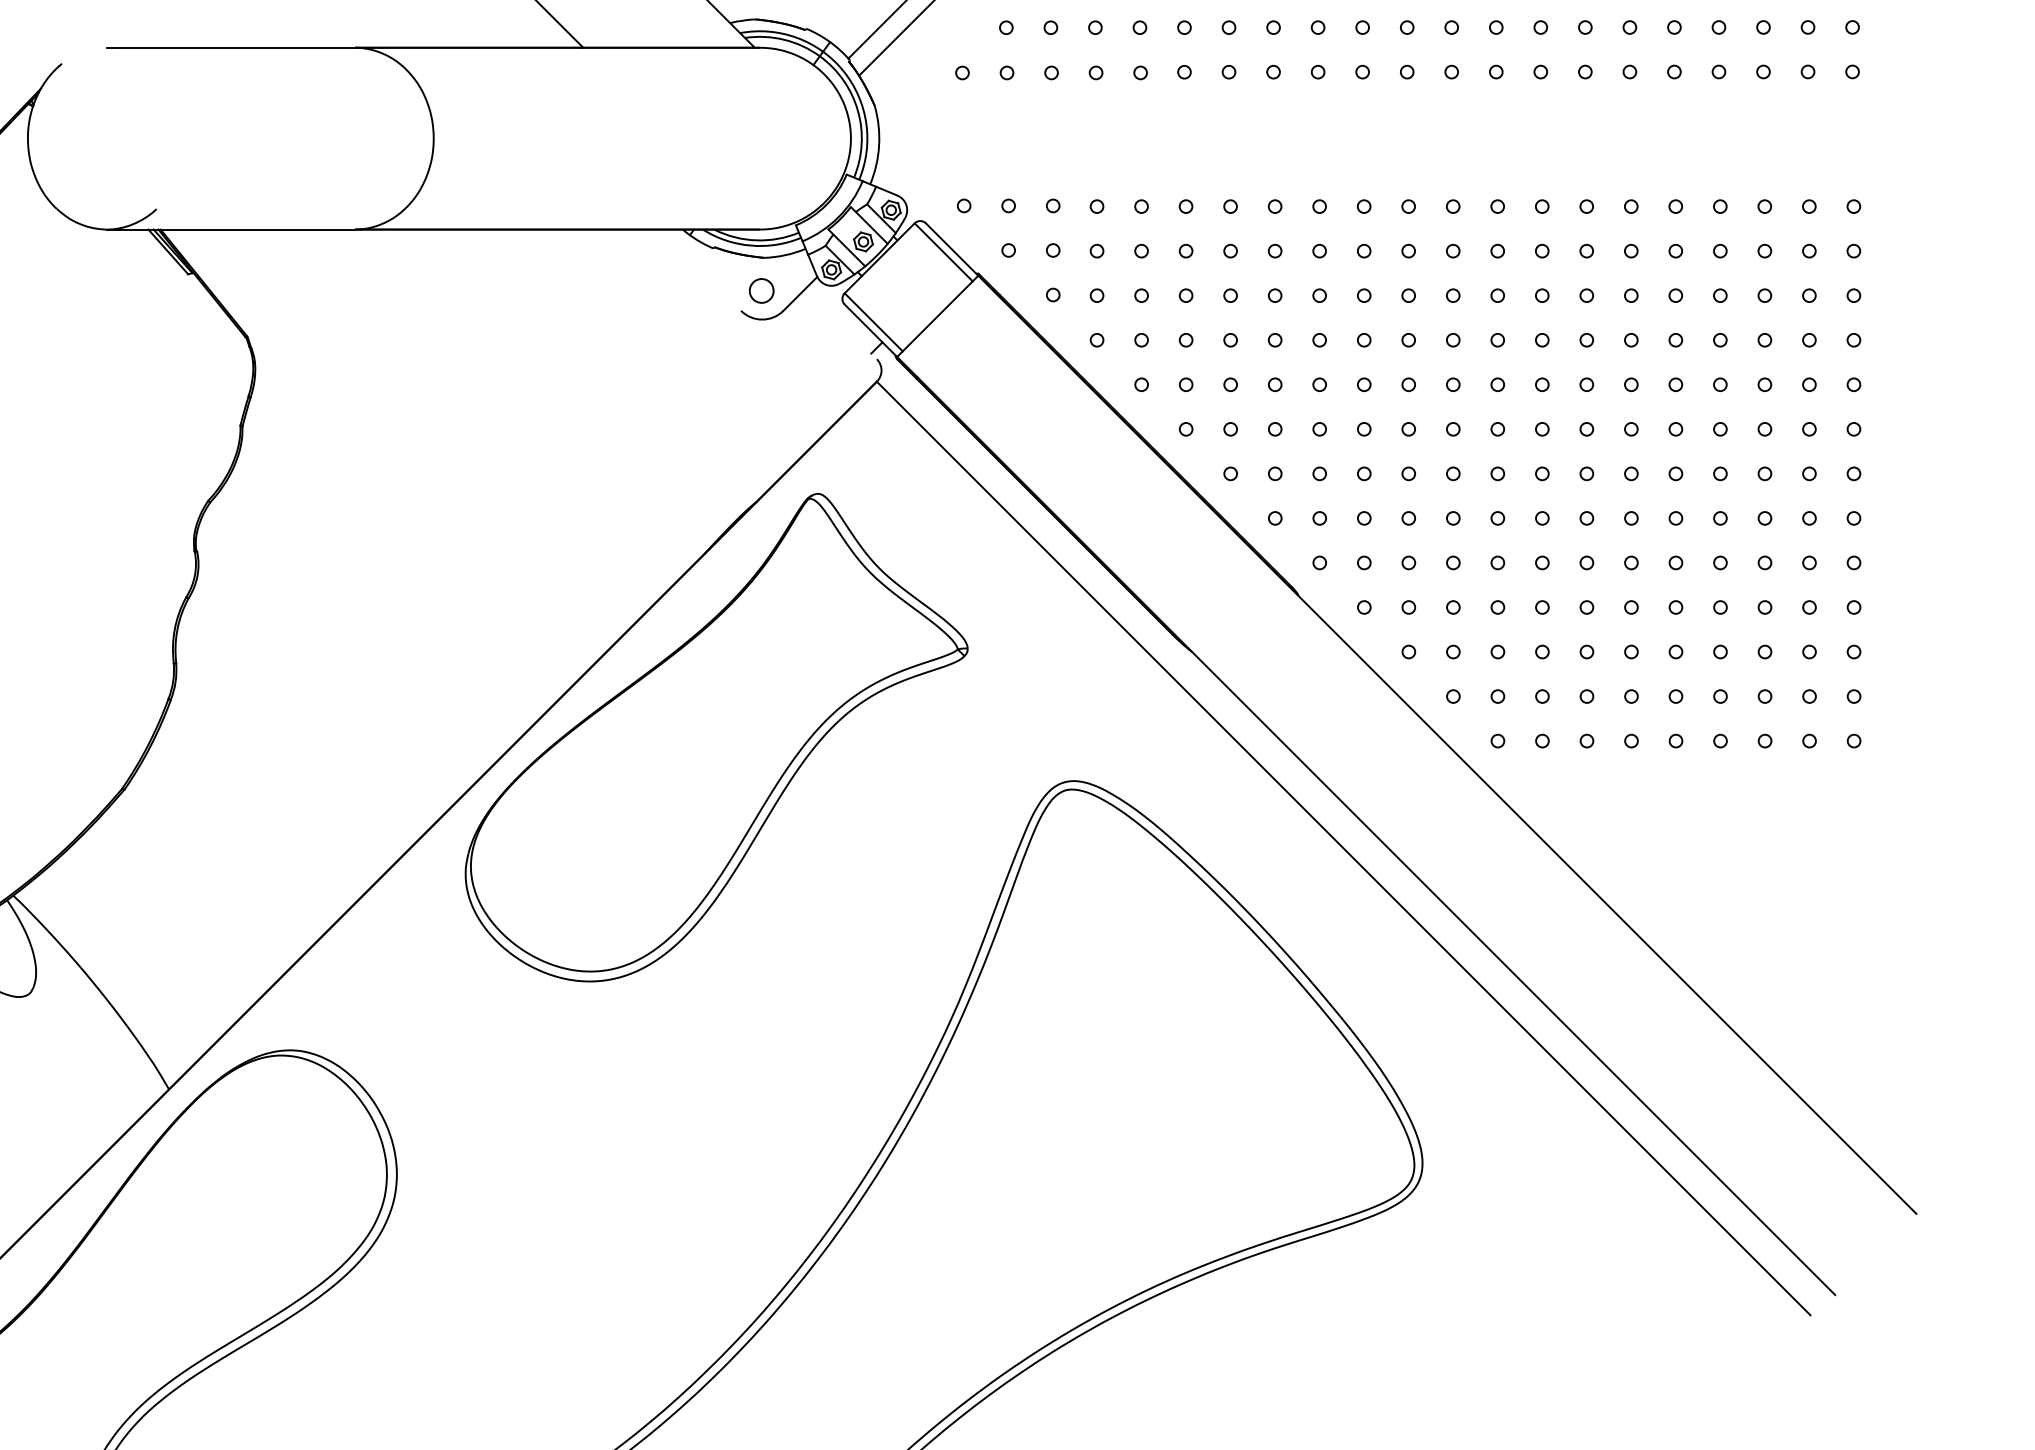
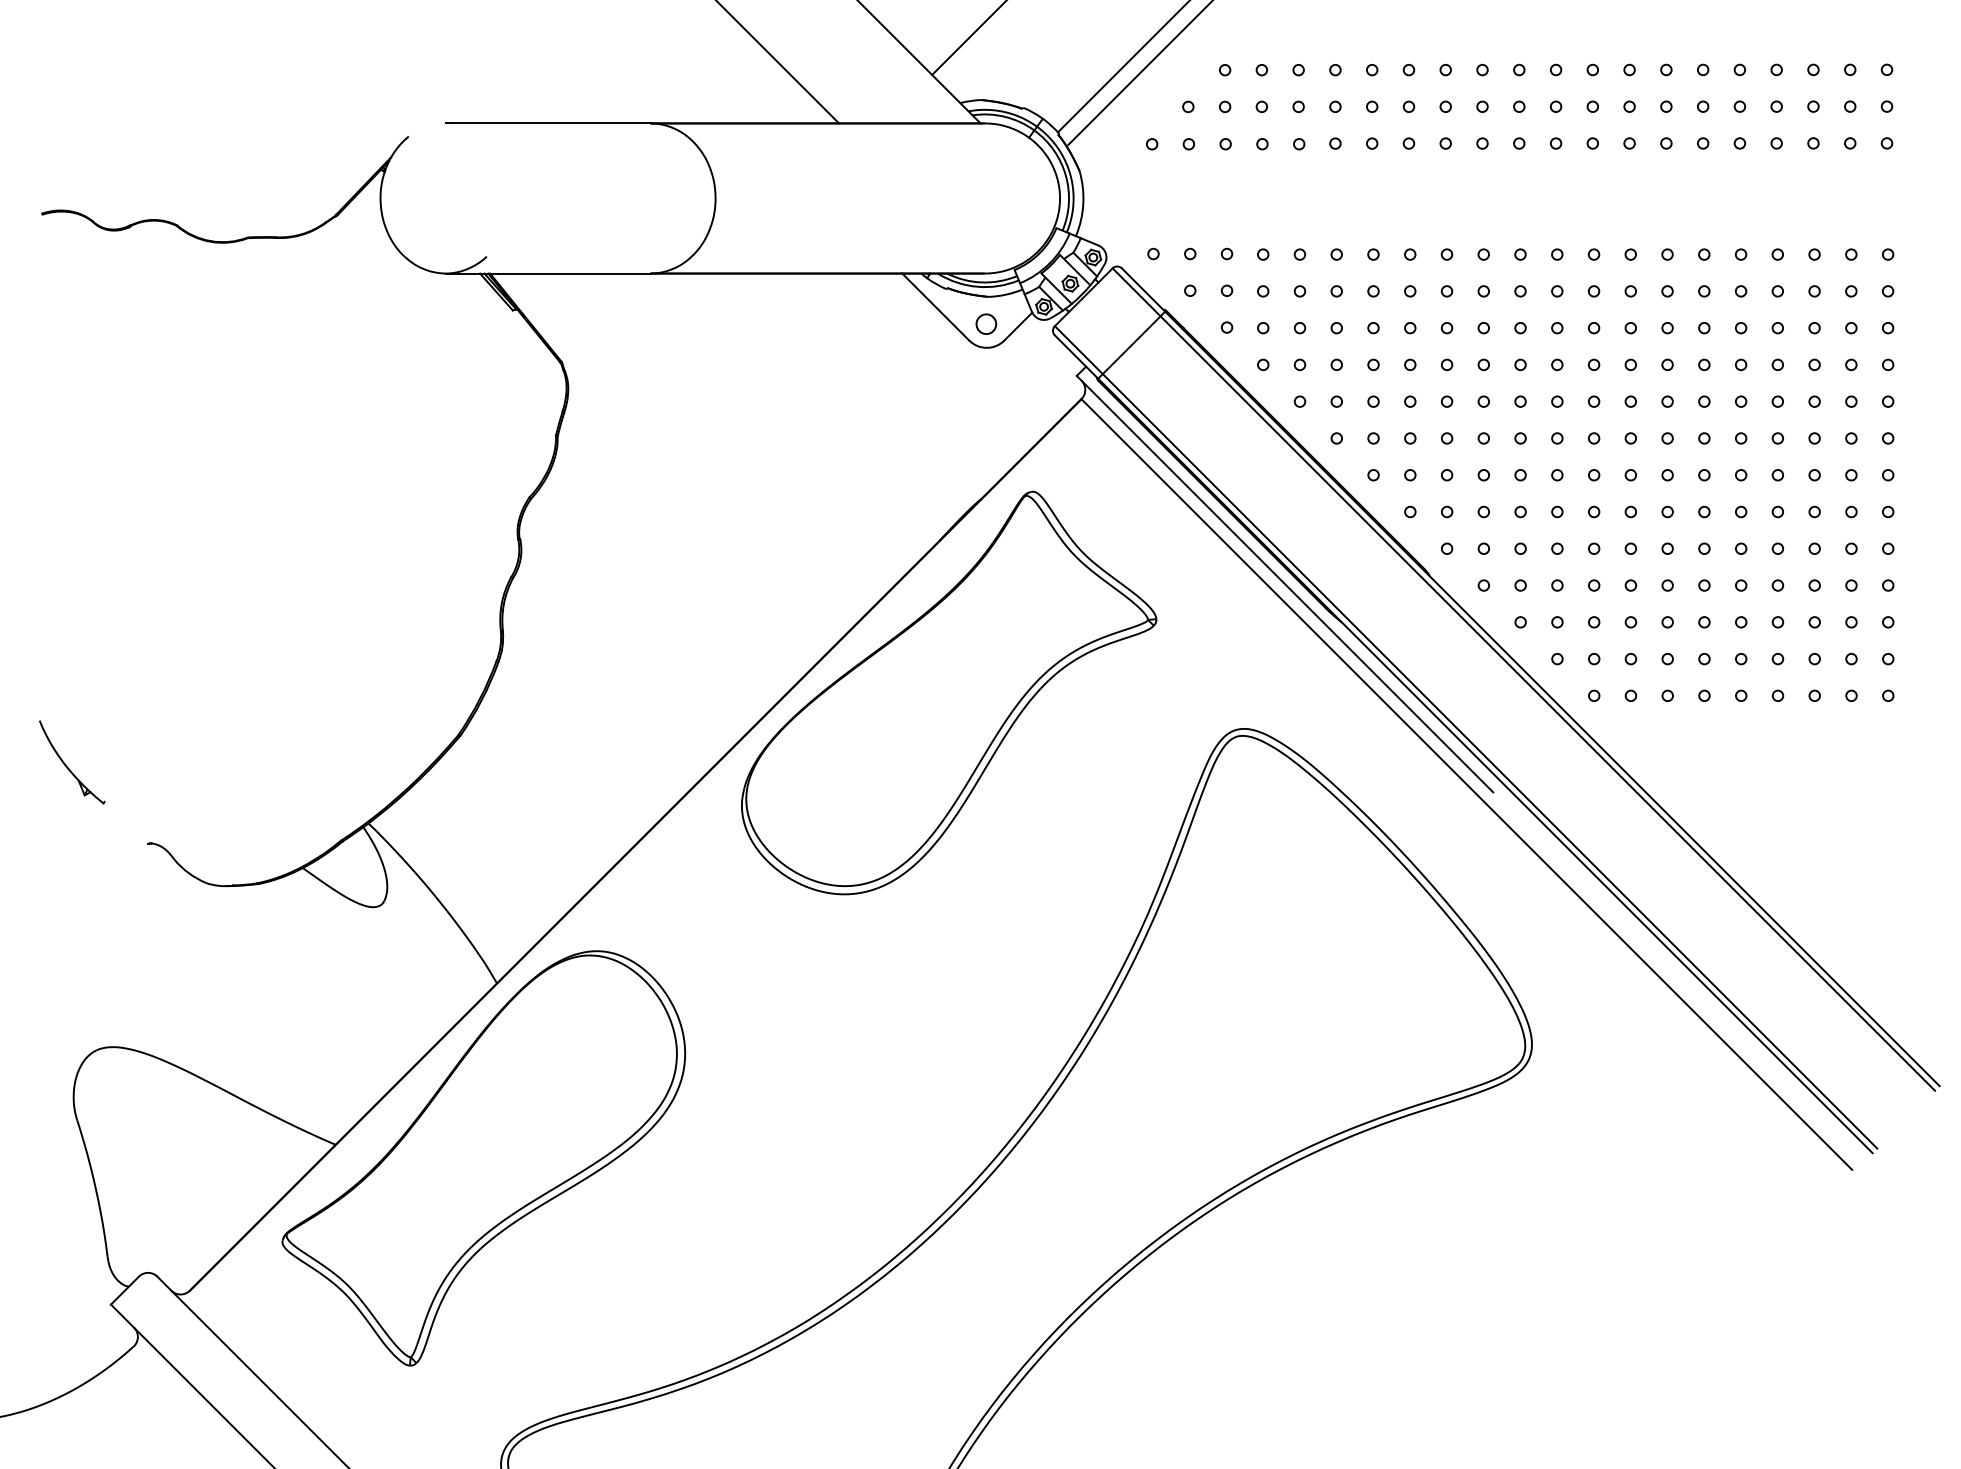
line: (700, 269) -> (935, 306), added
line: (1122, 604) -> (1284, 583), added
line: (1441, 750) -> (1547, 703), added
line: (1371, 820) -> (1489, 761), added

